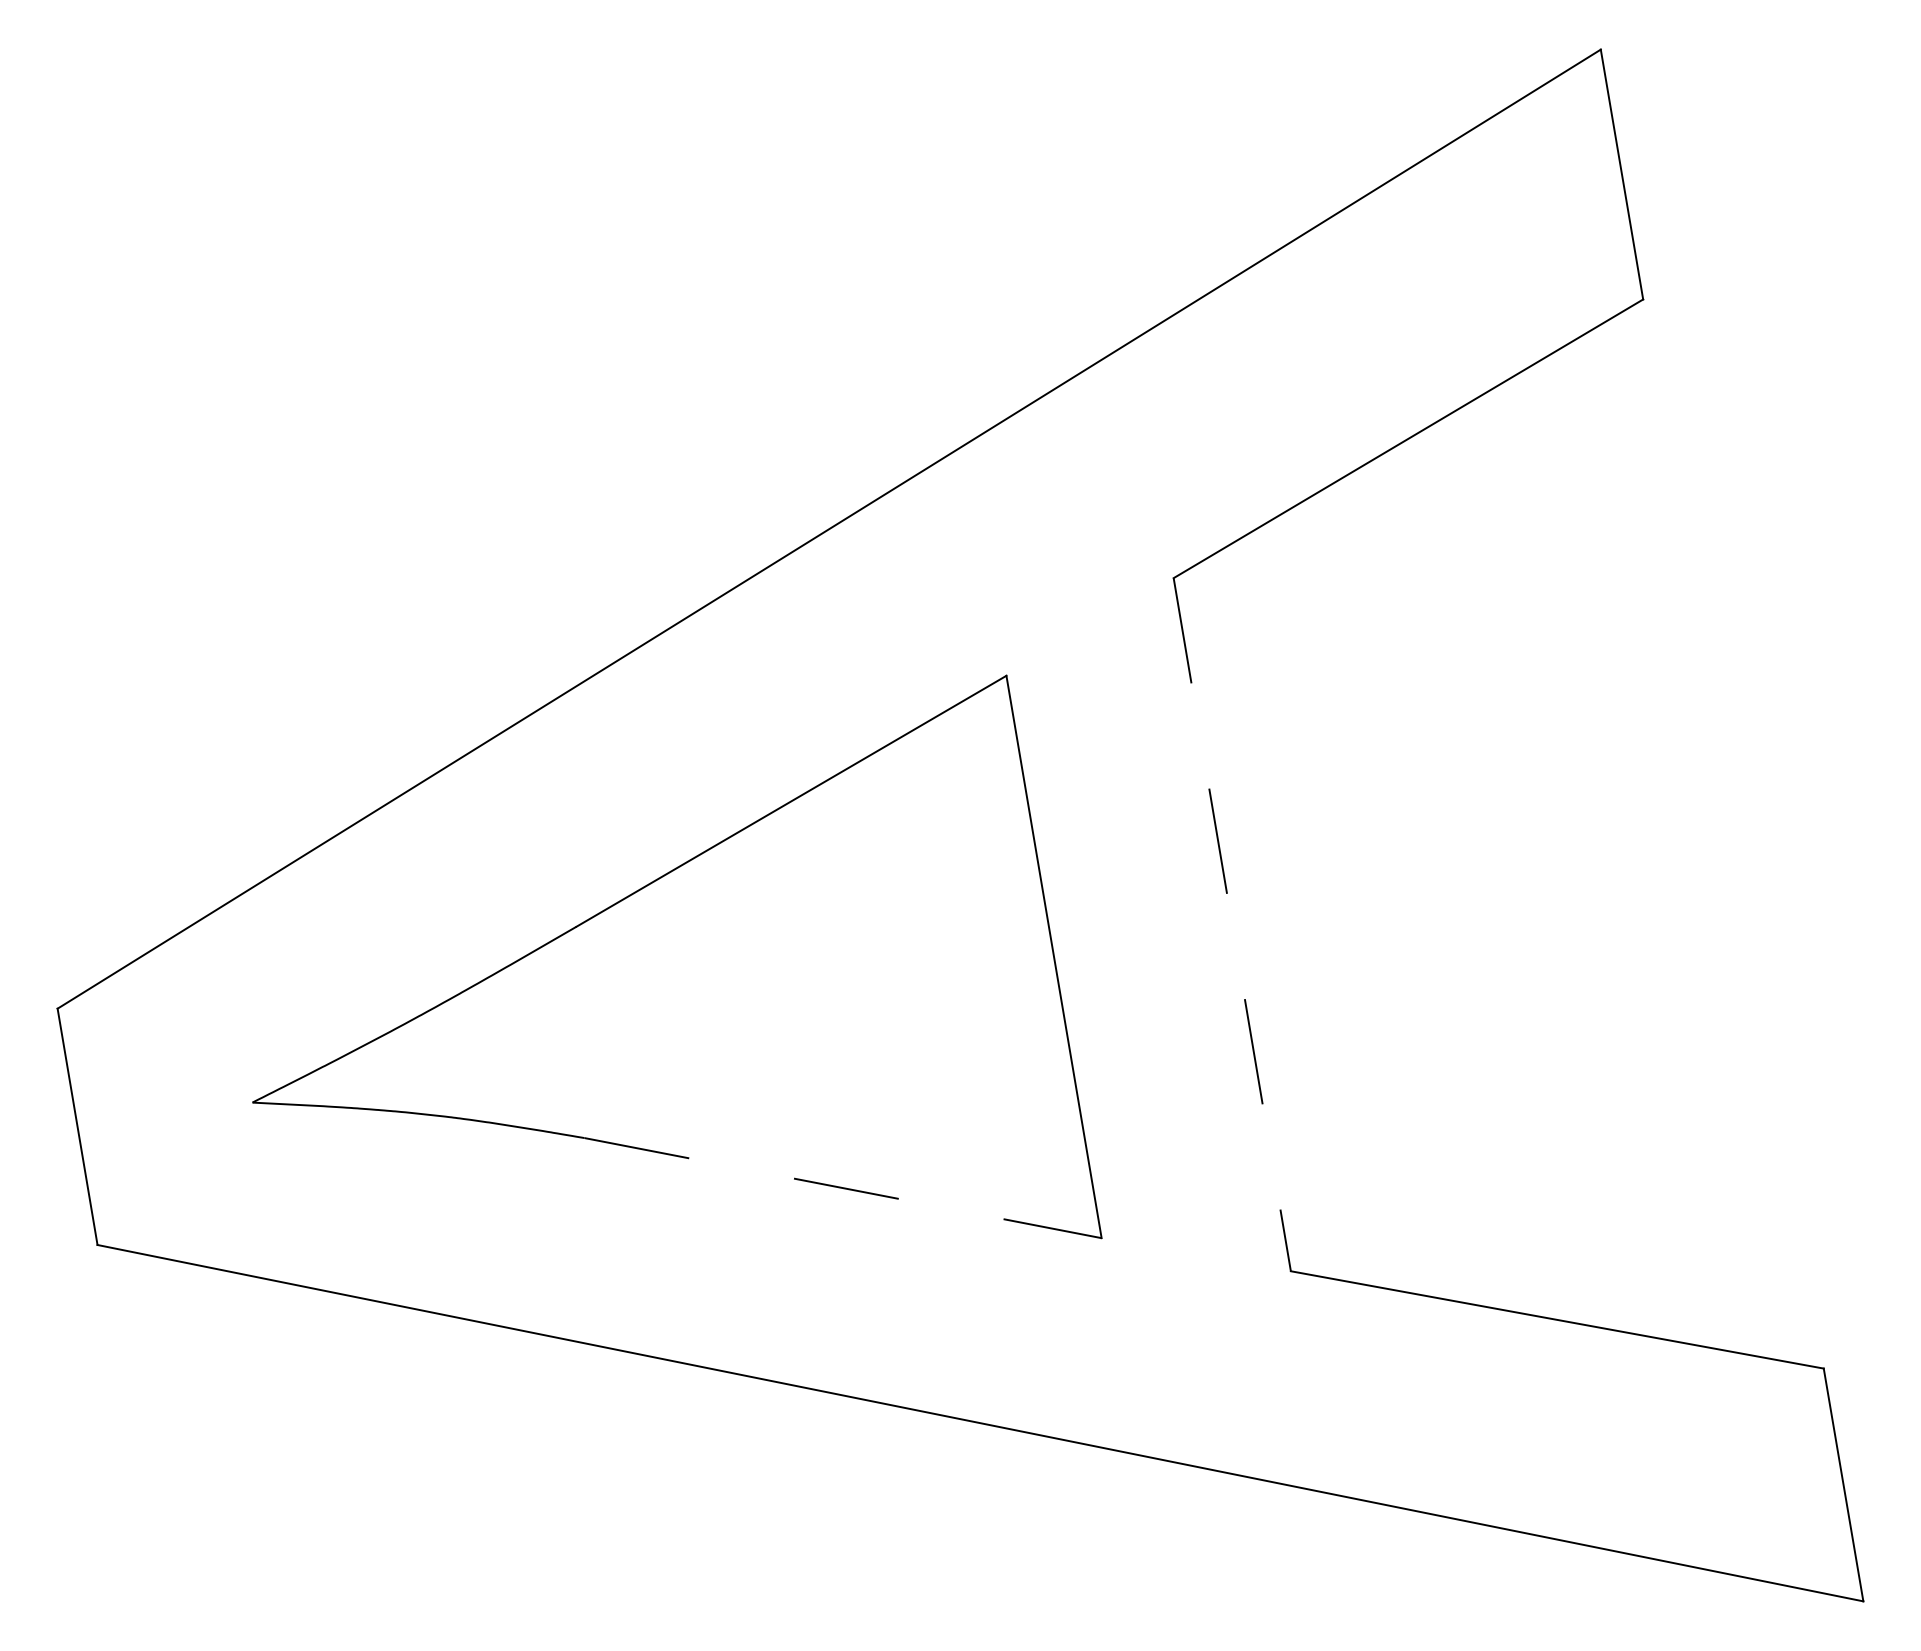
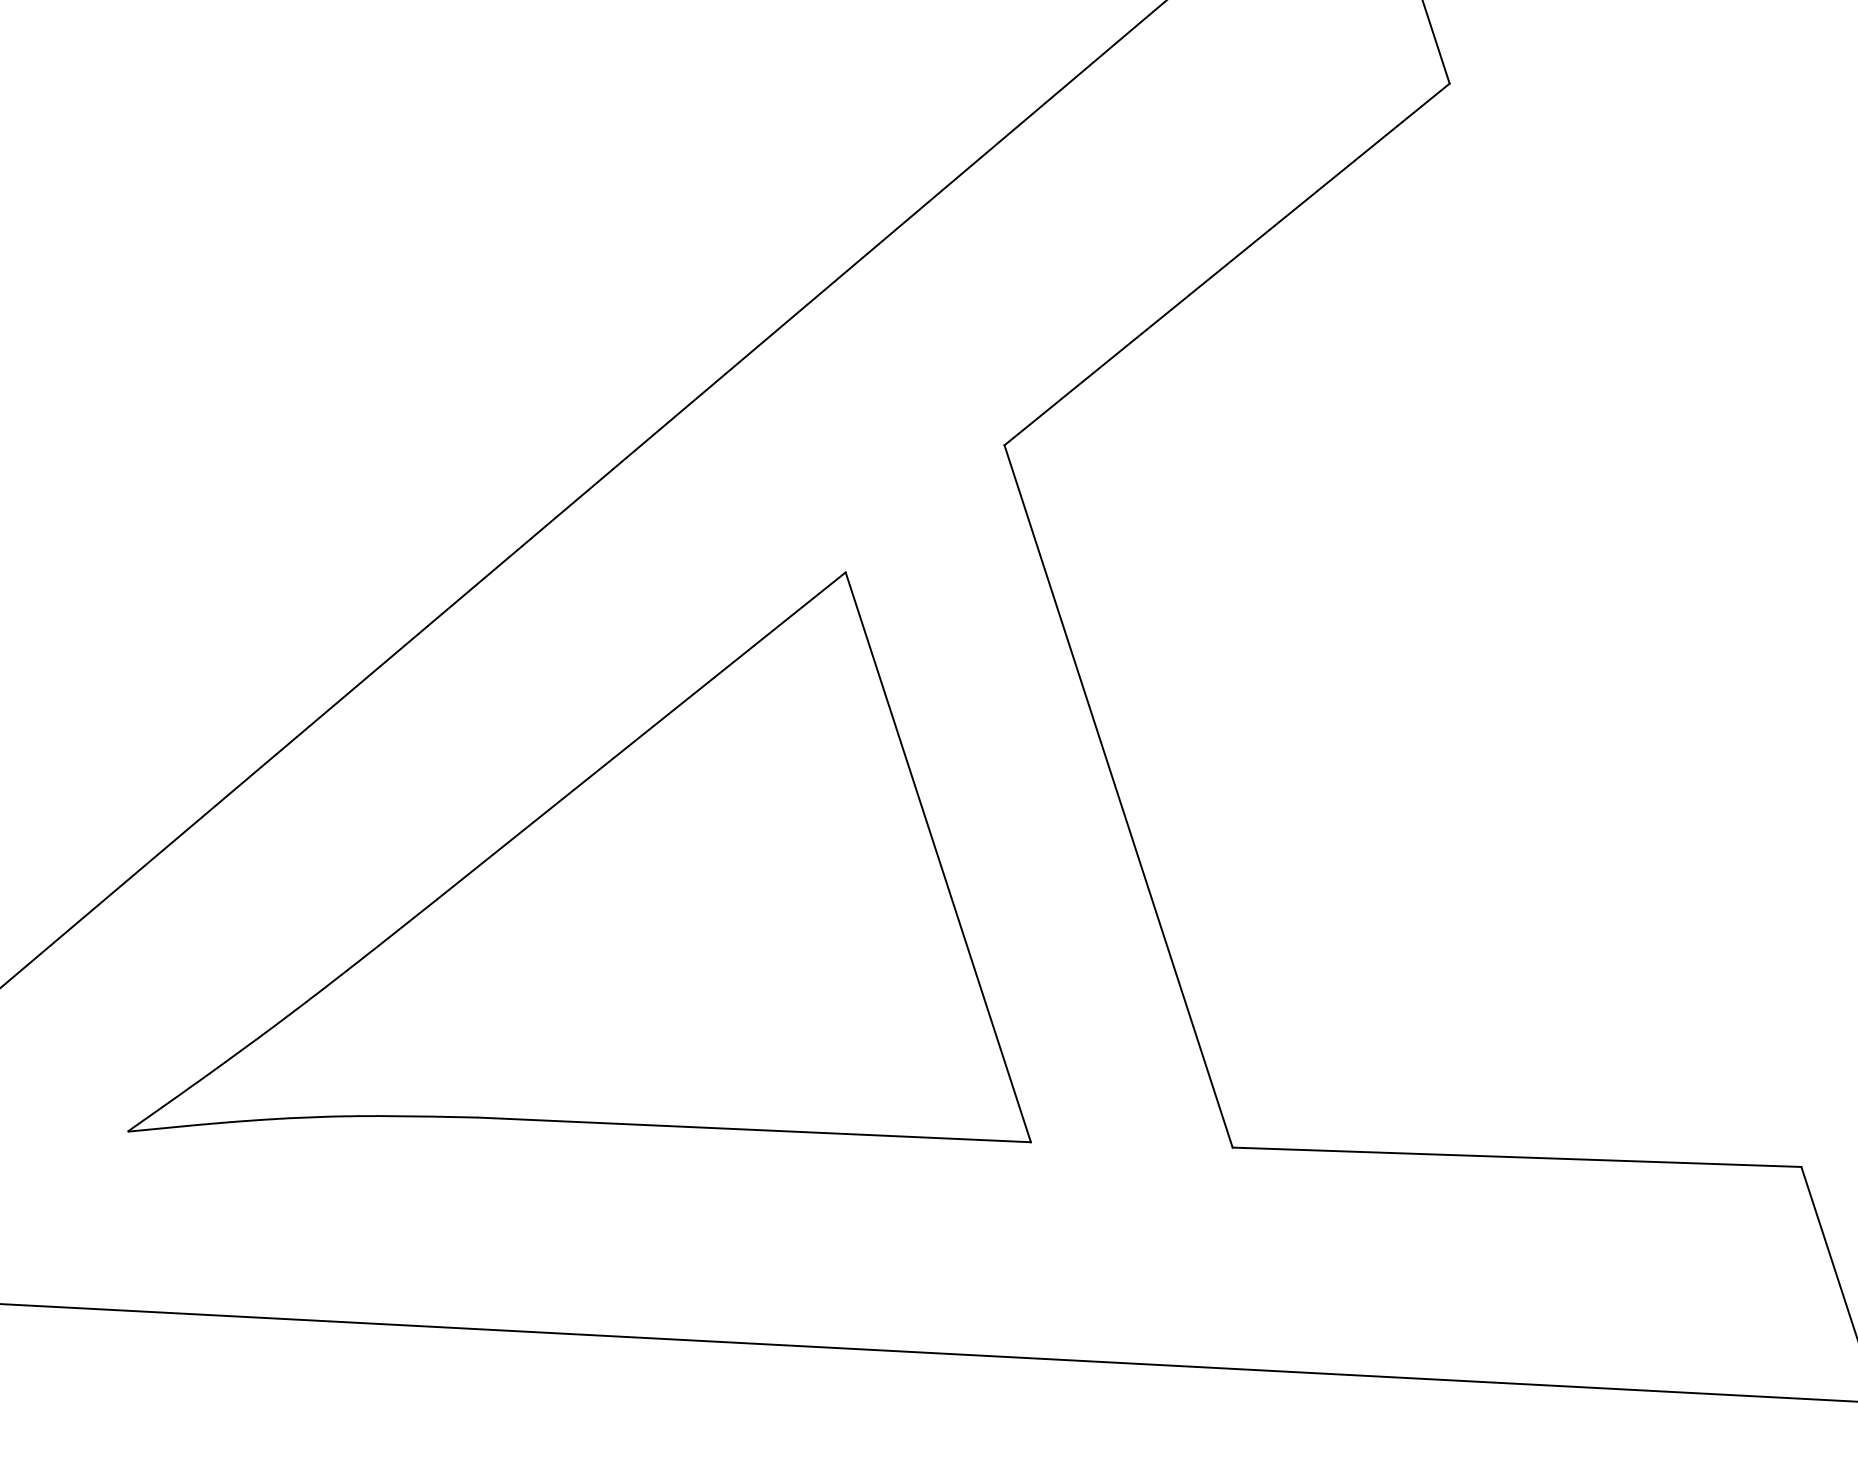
line: (1232, 925) -> (1118, 797), dashed -> solid
line: (843, 1188) -> (755, 1130), dashed -> solid

